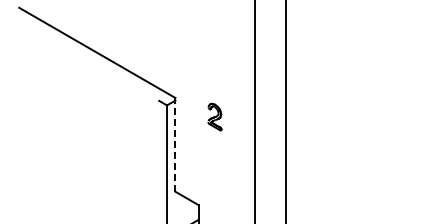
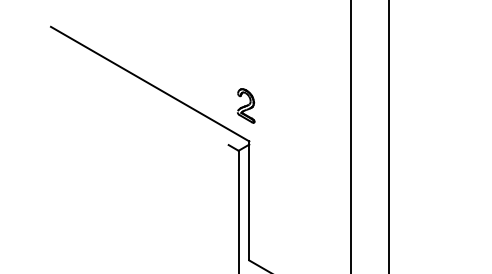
part: (214, 116) -> (245, 105), moved
line: (175, 144) -> (249, 200), dashed -> solid

